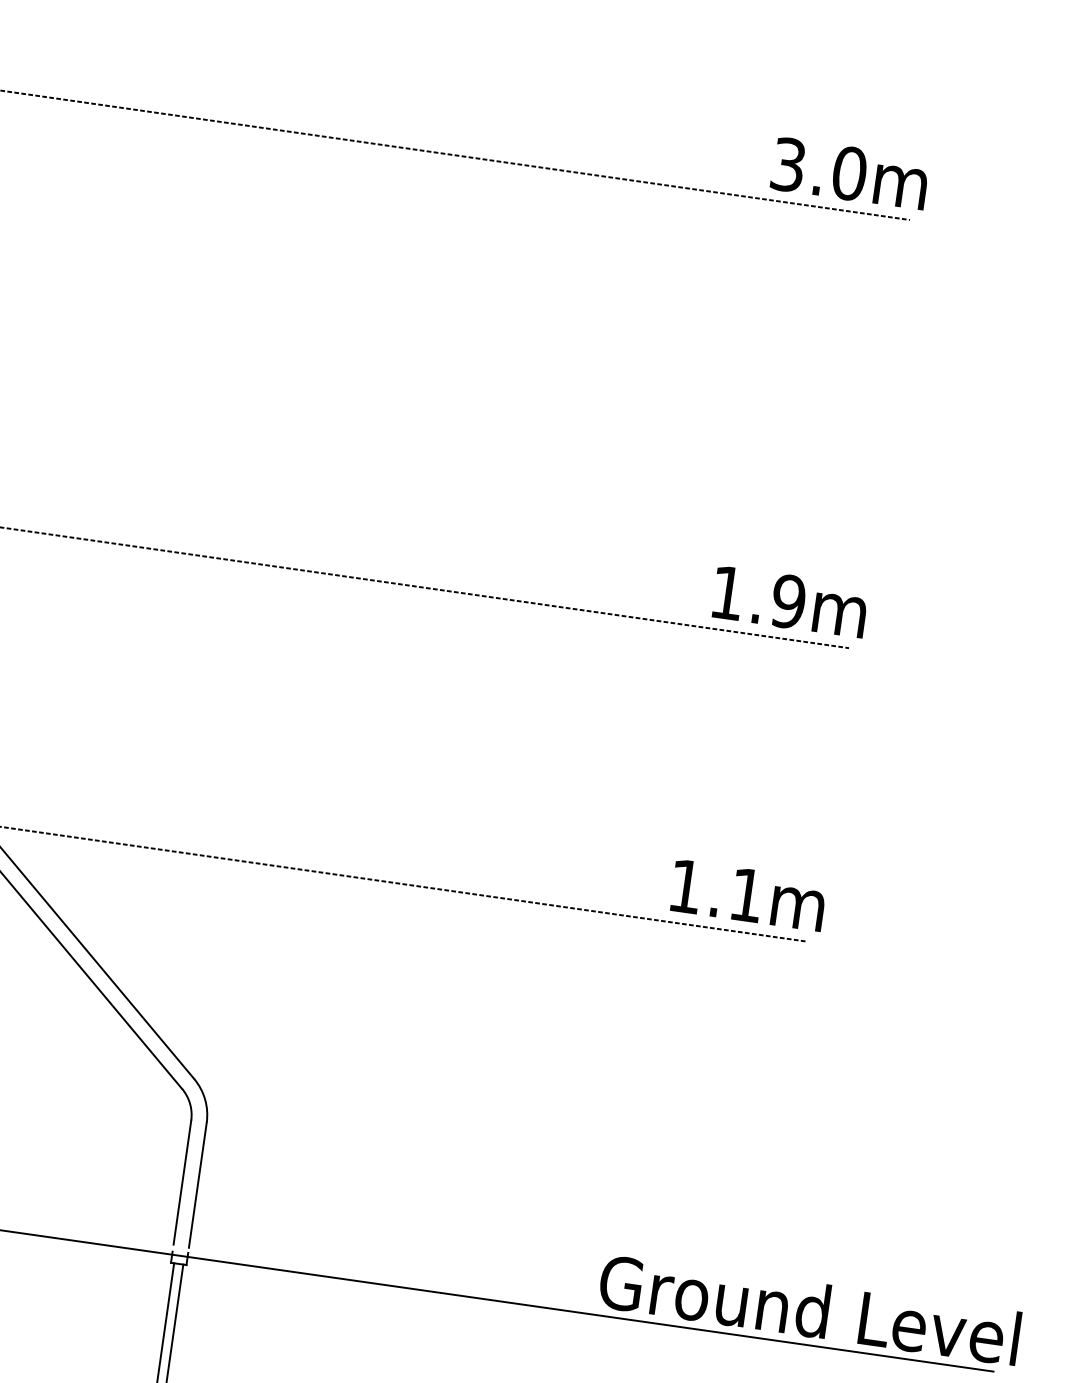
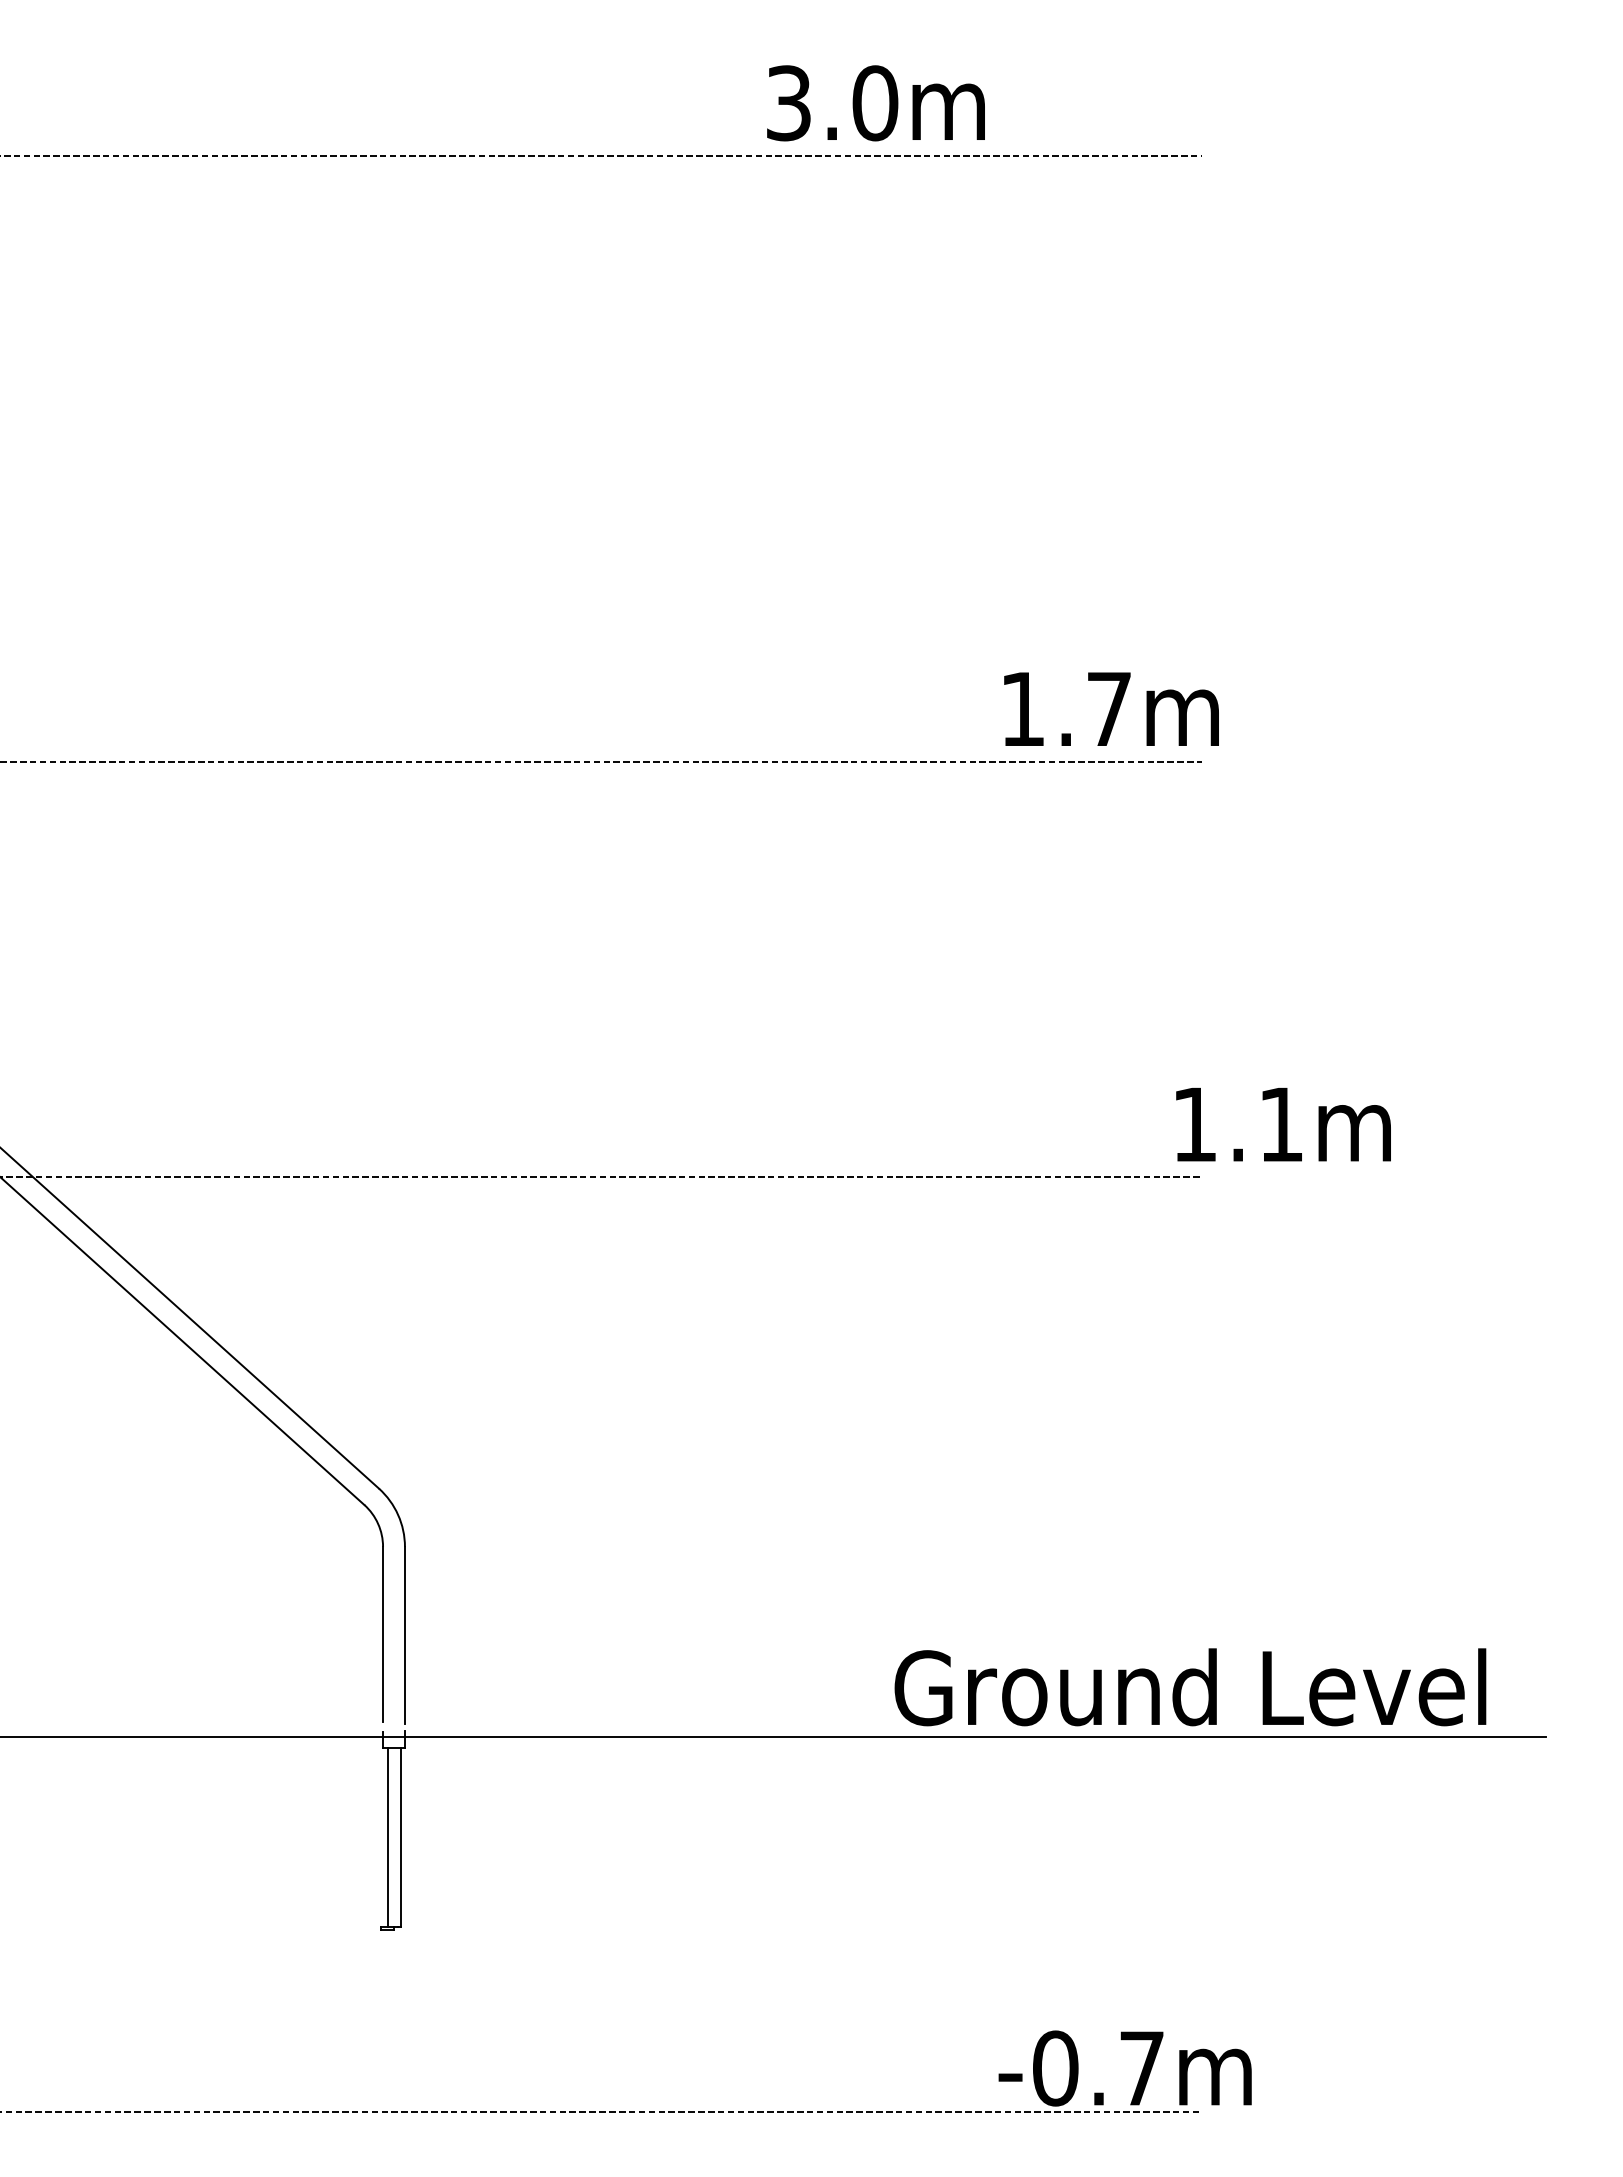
text: (849, 173) -> (875, 103), moved
text: (788, 601) -> (1108, 709), 1.9m -> 1.7m
text: (748, 895) -> (1283, 1124), moved
text: (809, 1309) -> (1190, 1687), moved

